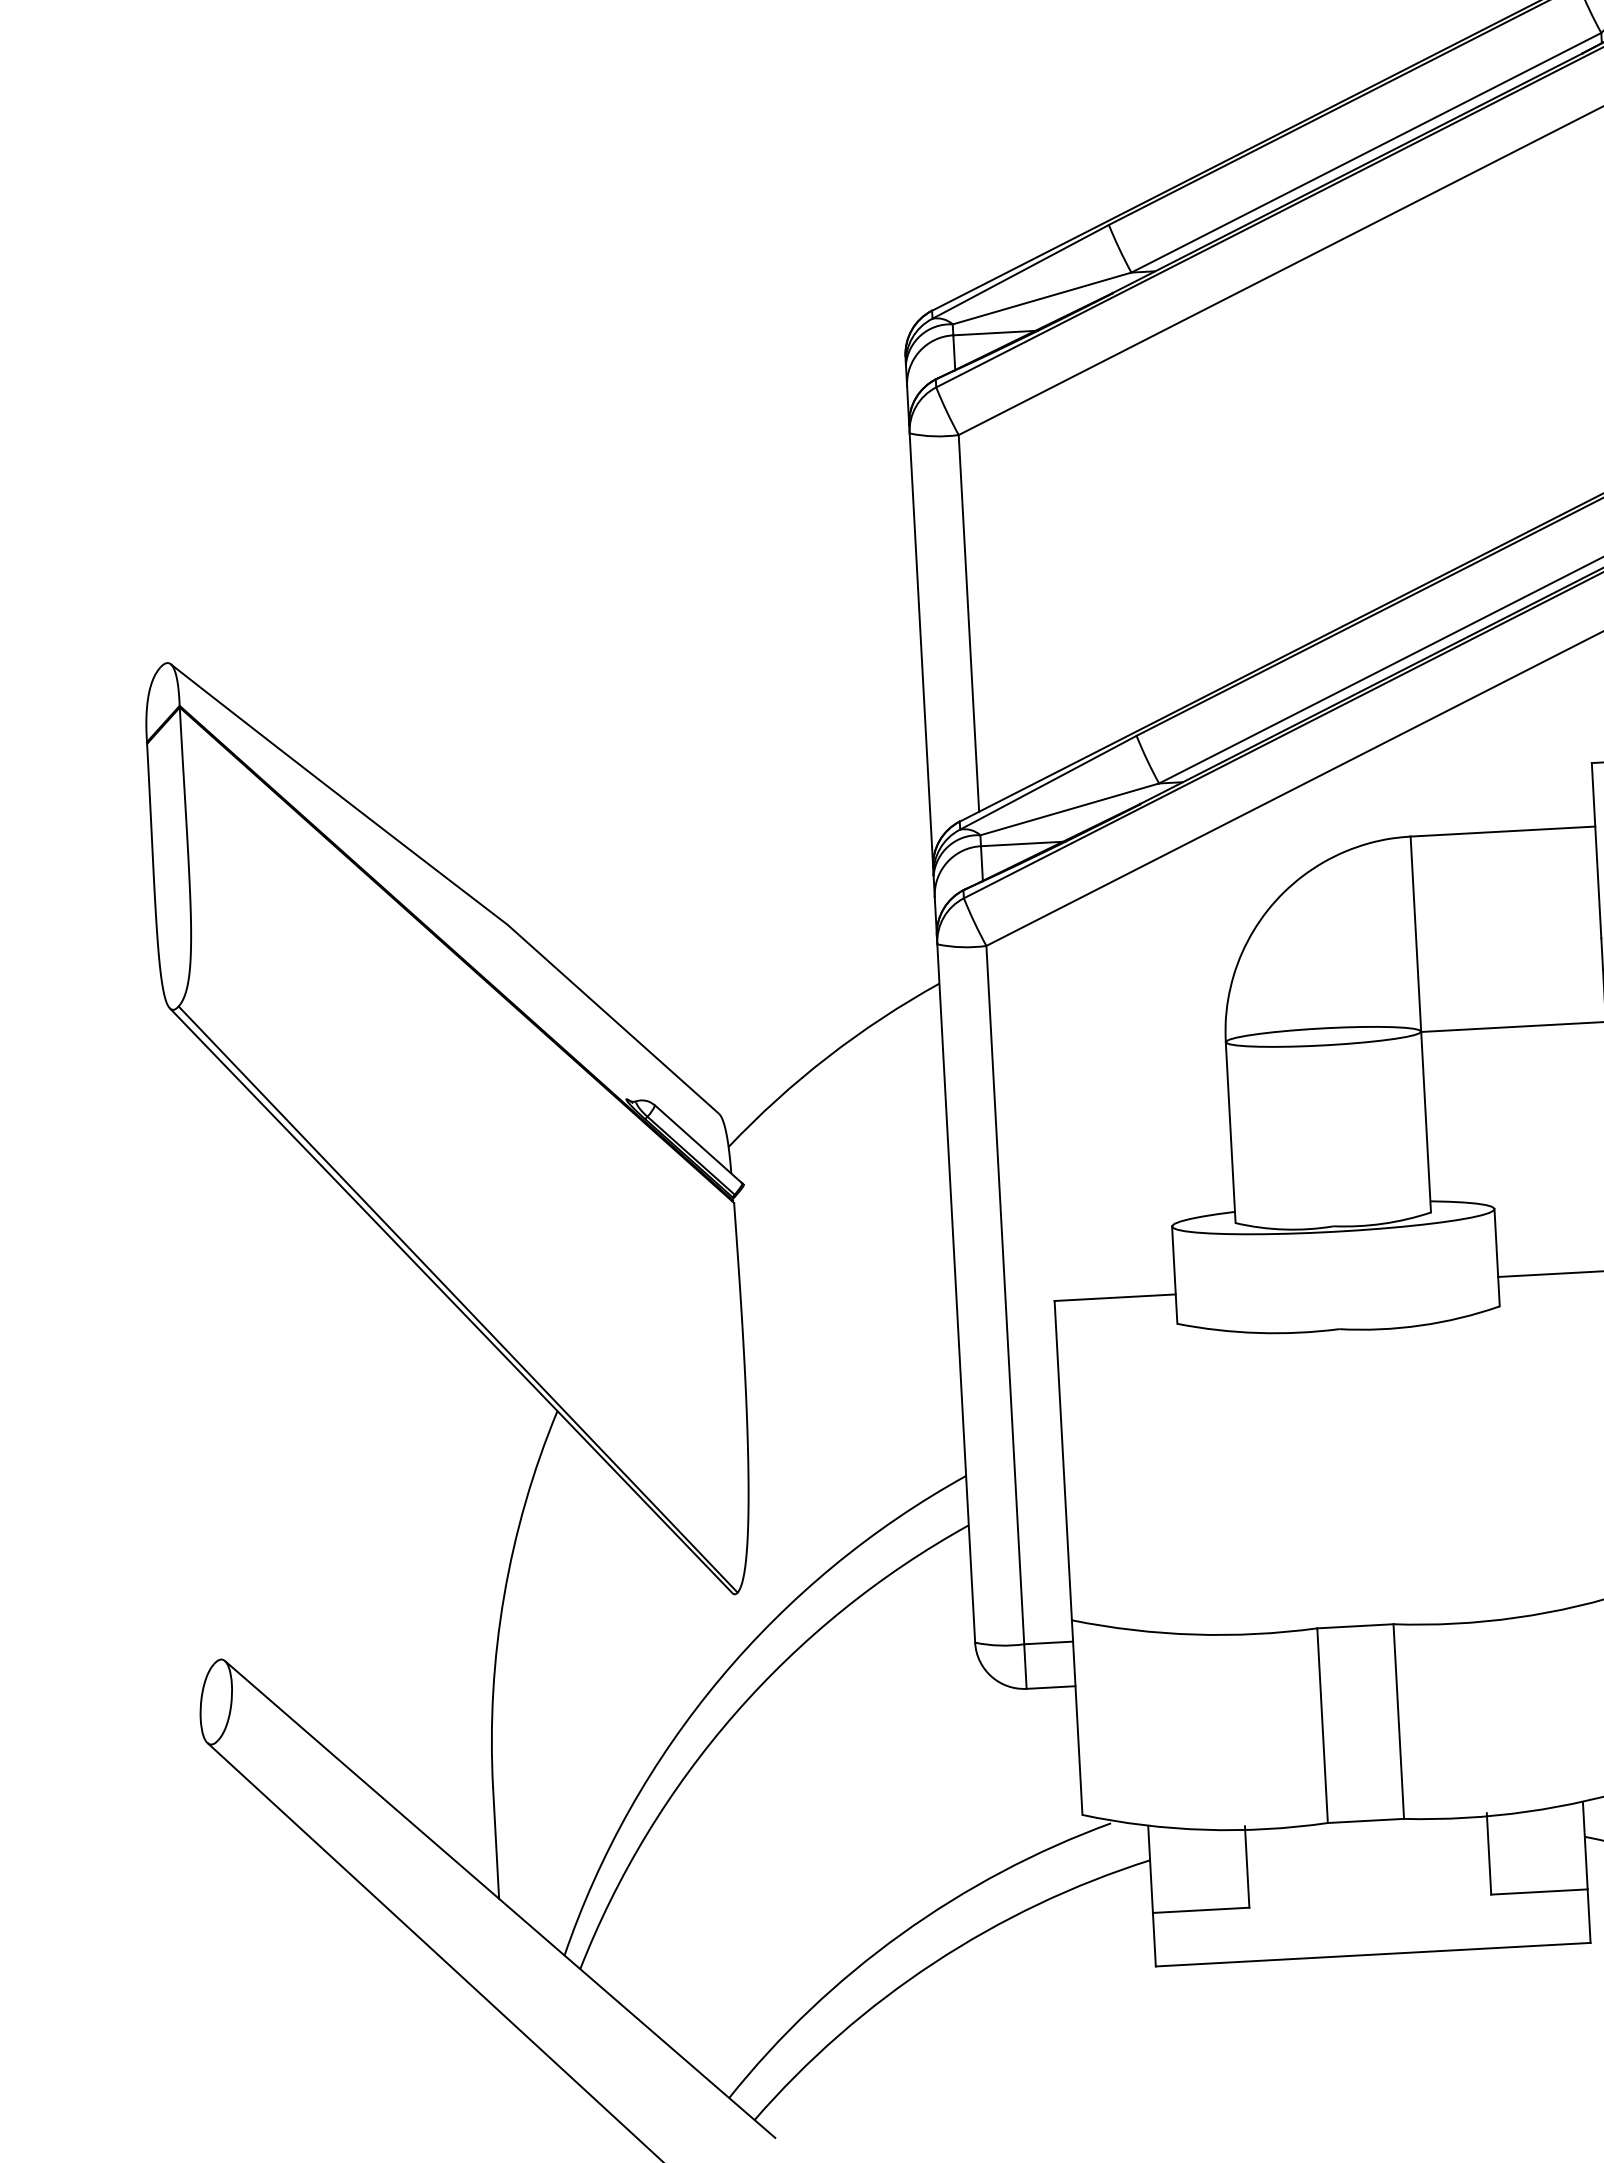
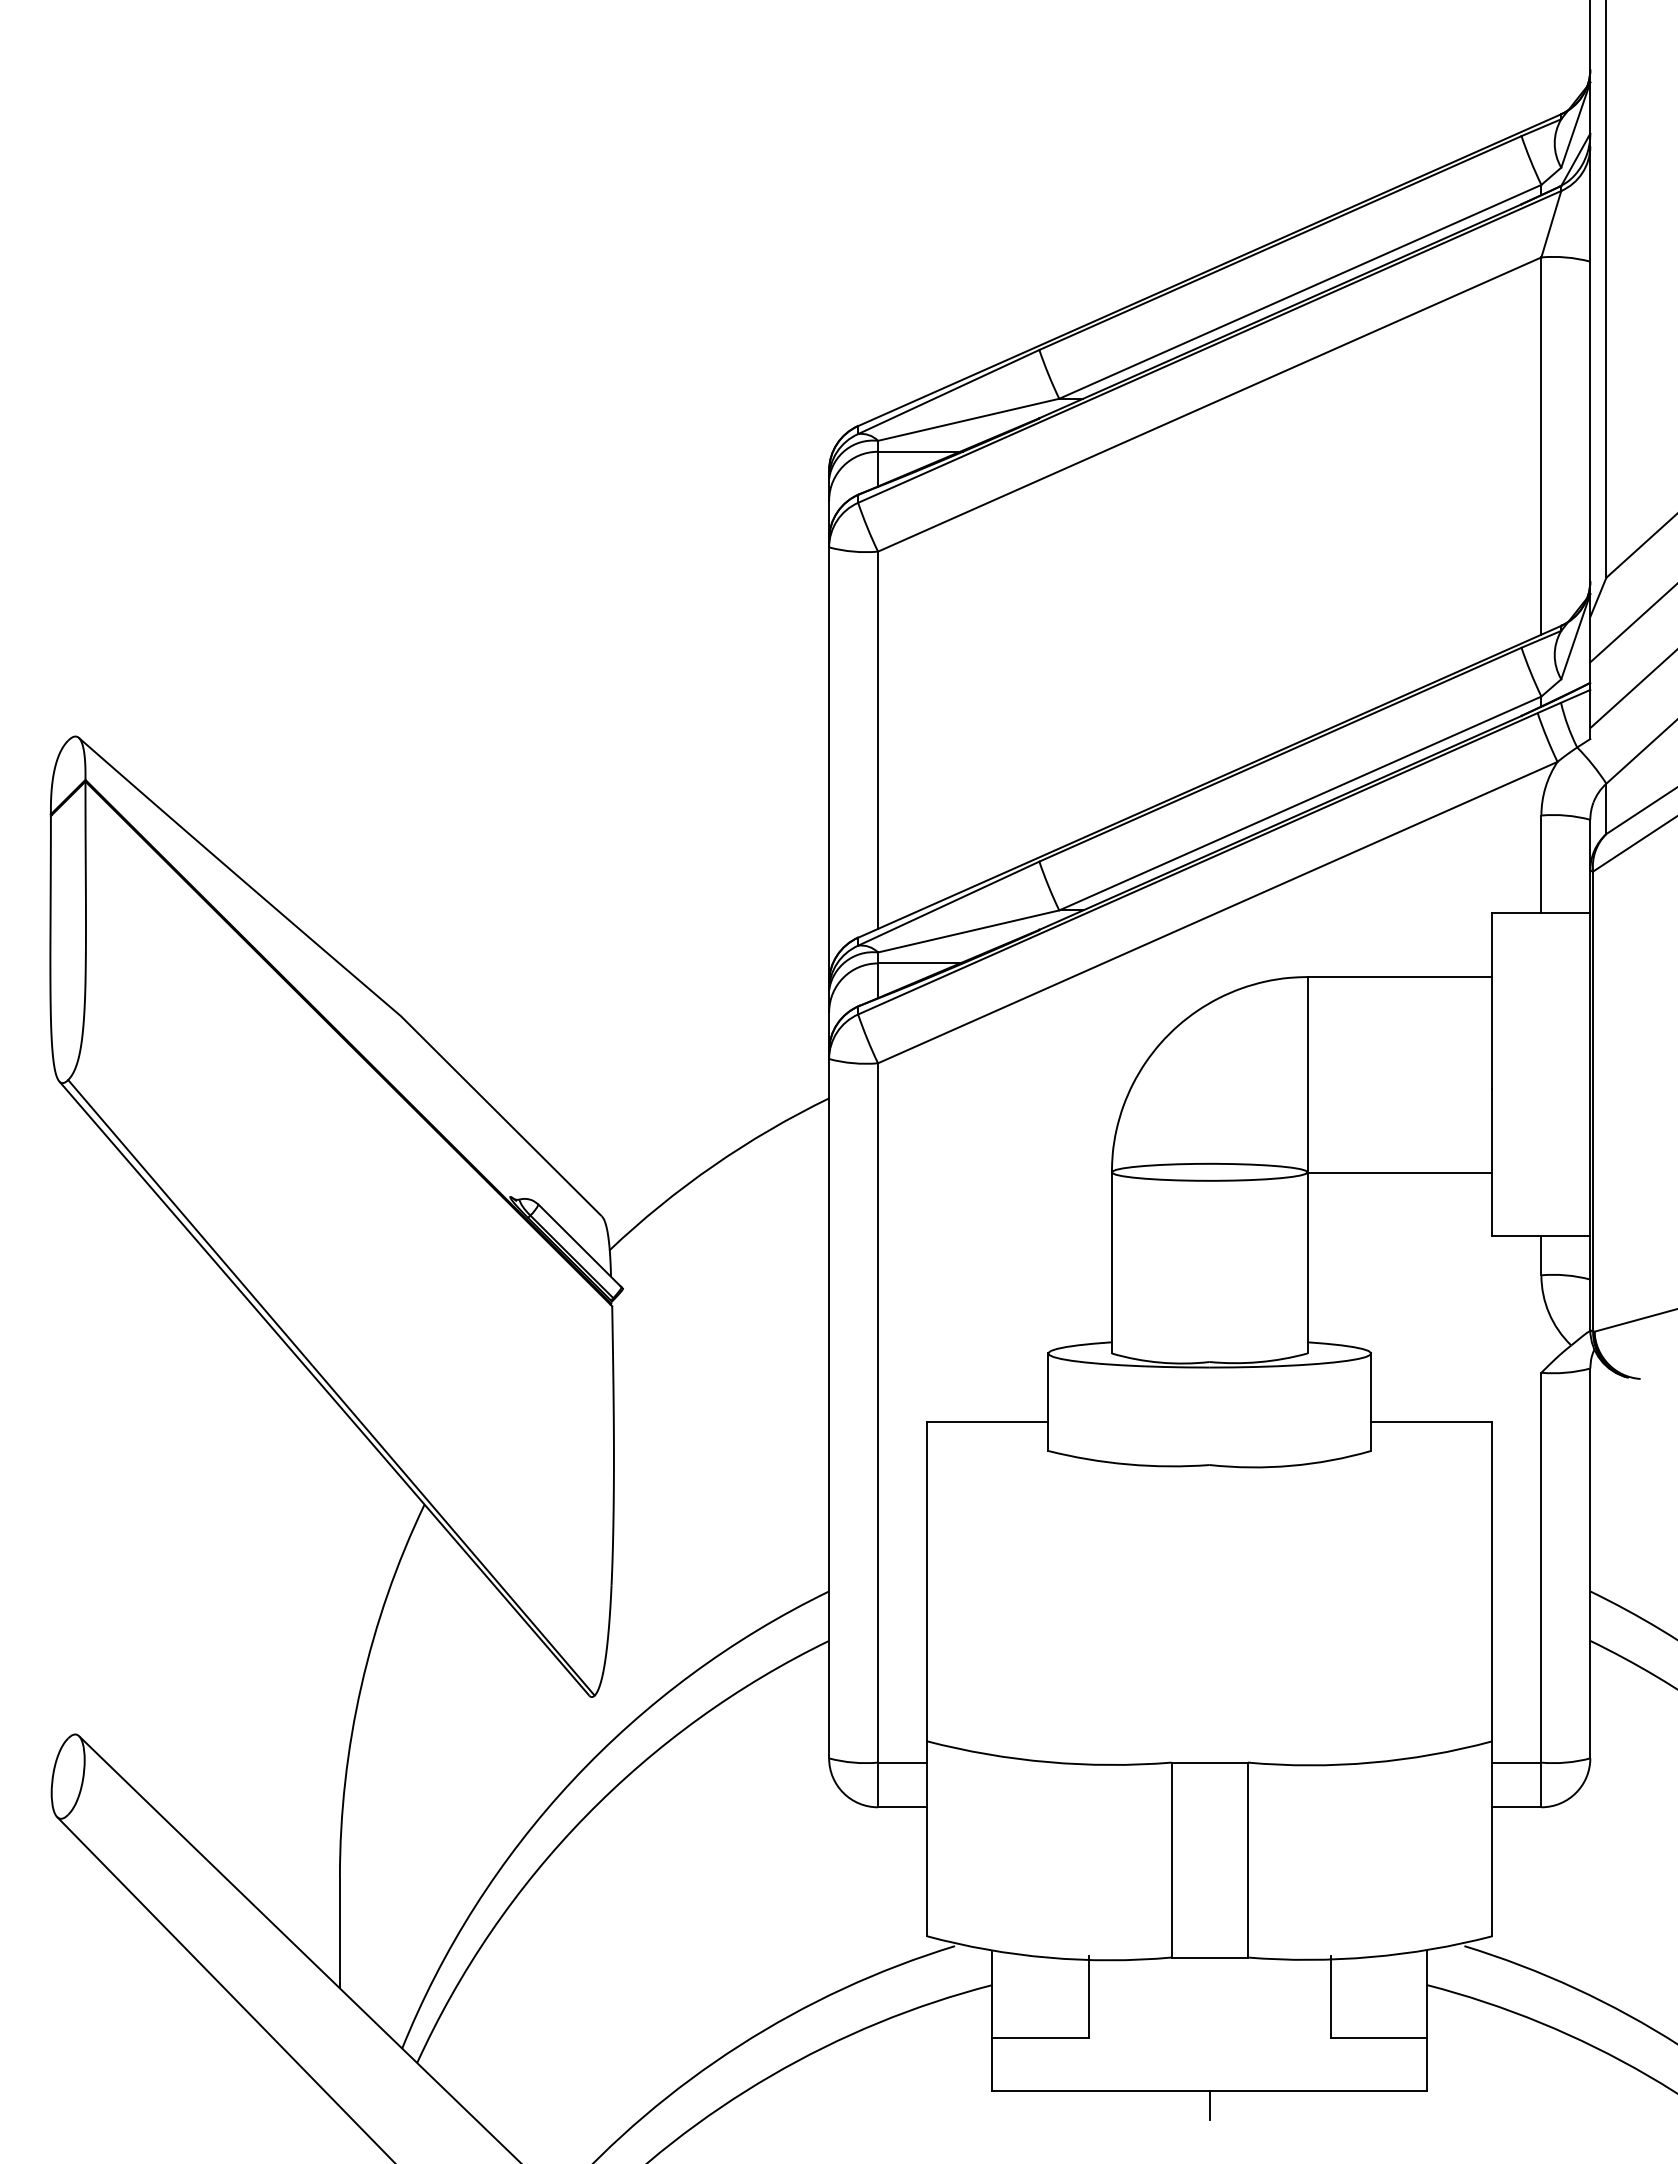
line: (1373, 1968) -> (1209, 2105), added

